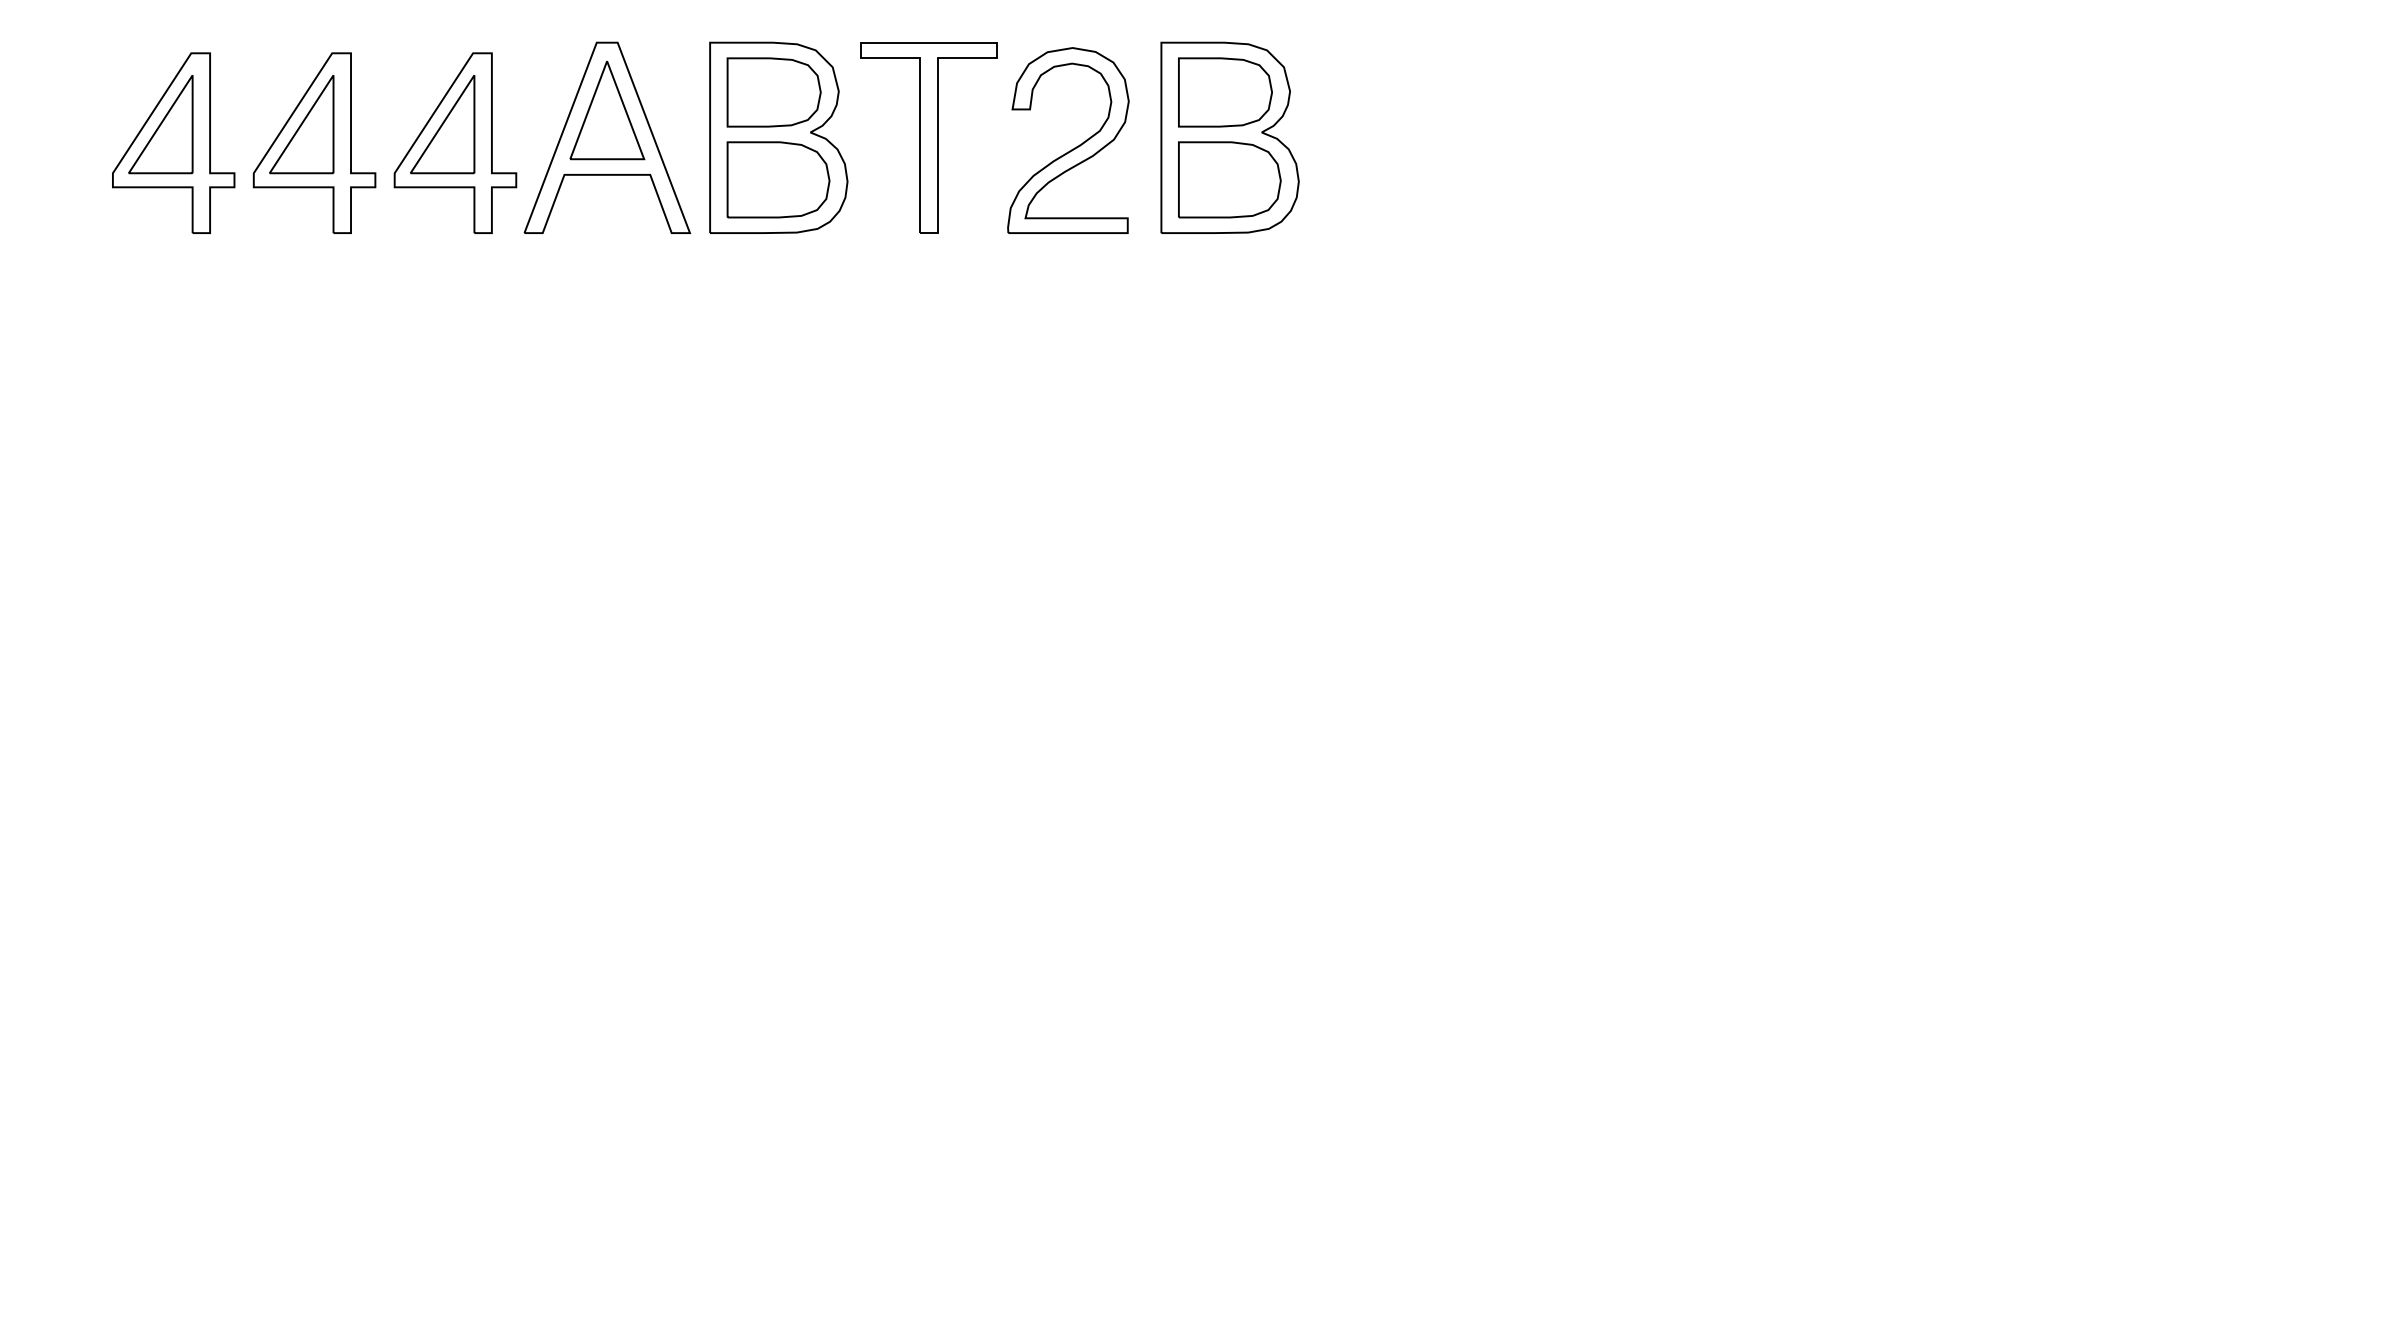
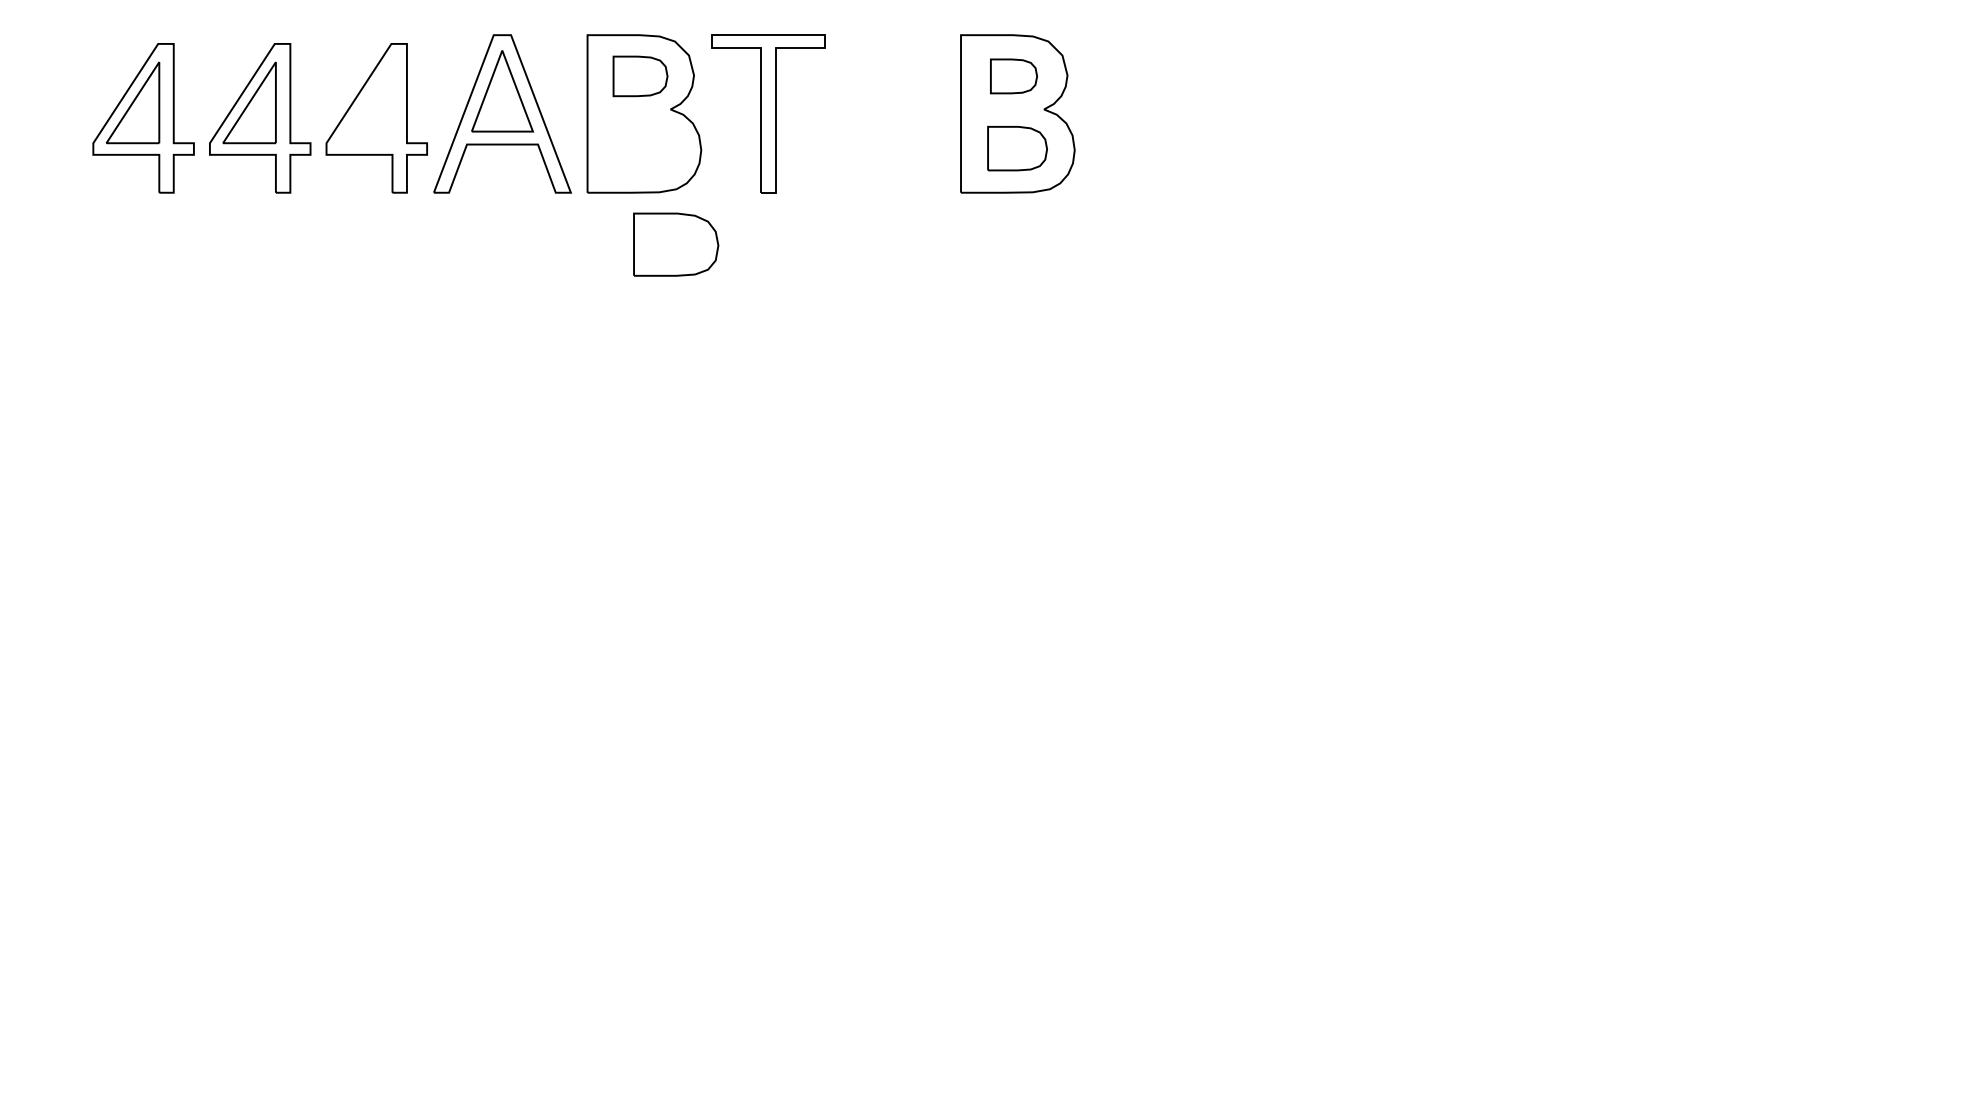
part: (774, 92) -> (640, 76), size x0.7
part: (1224, 92) -> (1013, 76), size x0.6
part: (443, 124) -> (366, 102), removed
part: (1072, 148) -> (887, 122), removed
part: (778, 179) -> (676, 244), moved
part: (1229, 179) -> (1017, 148), size x0.7

